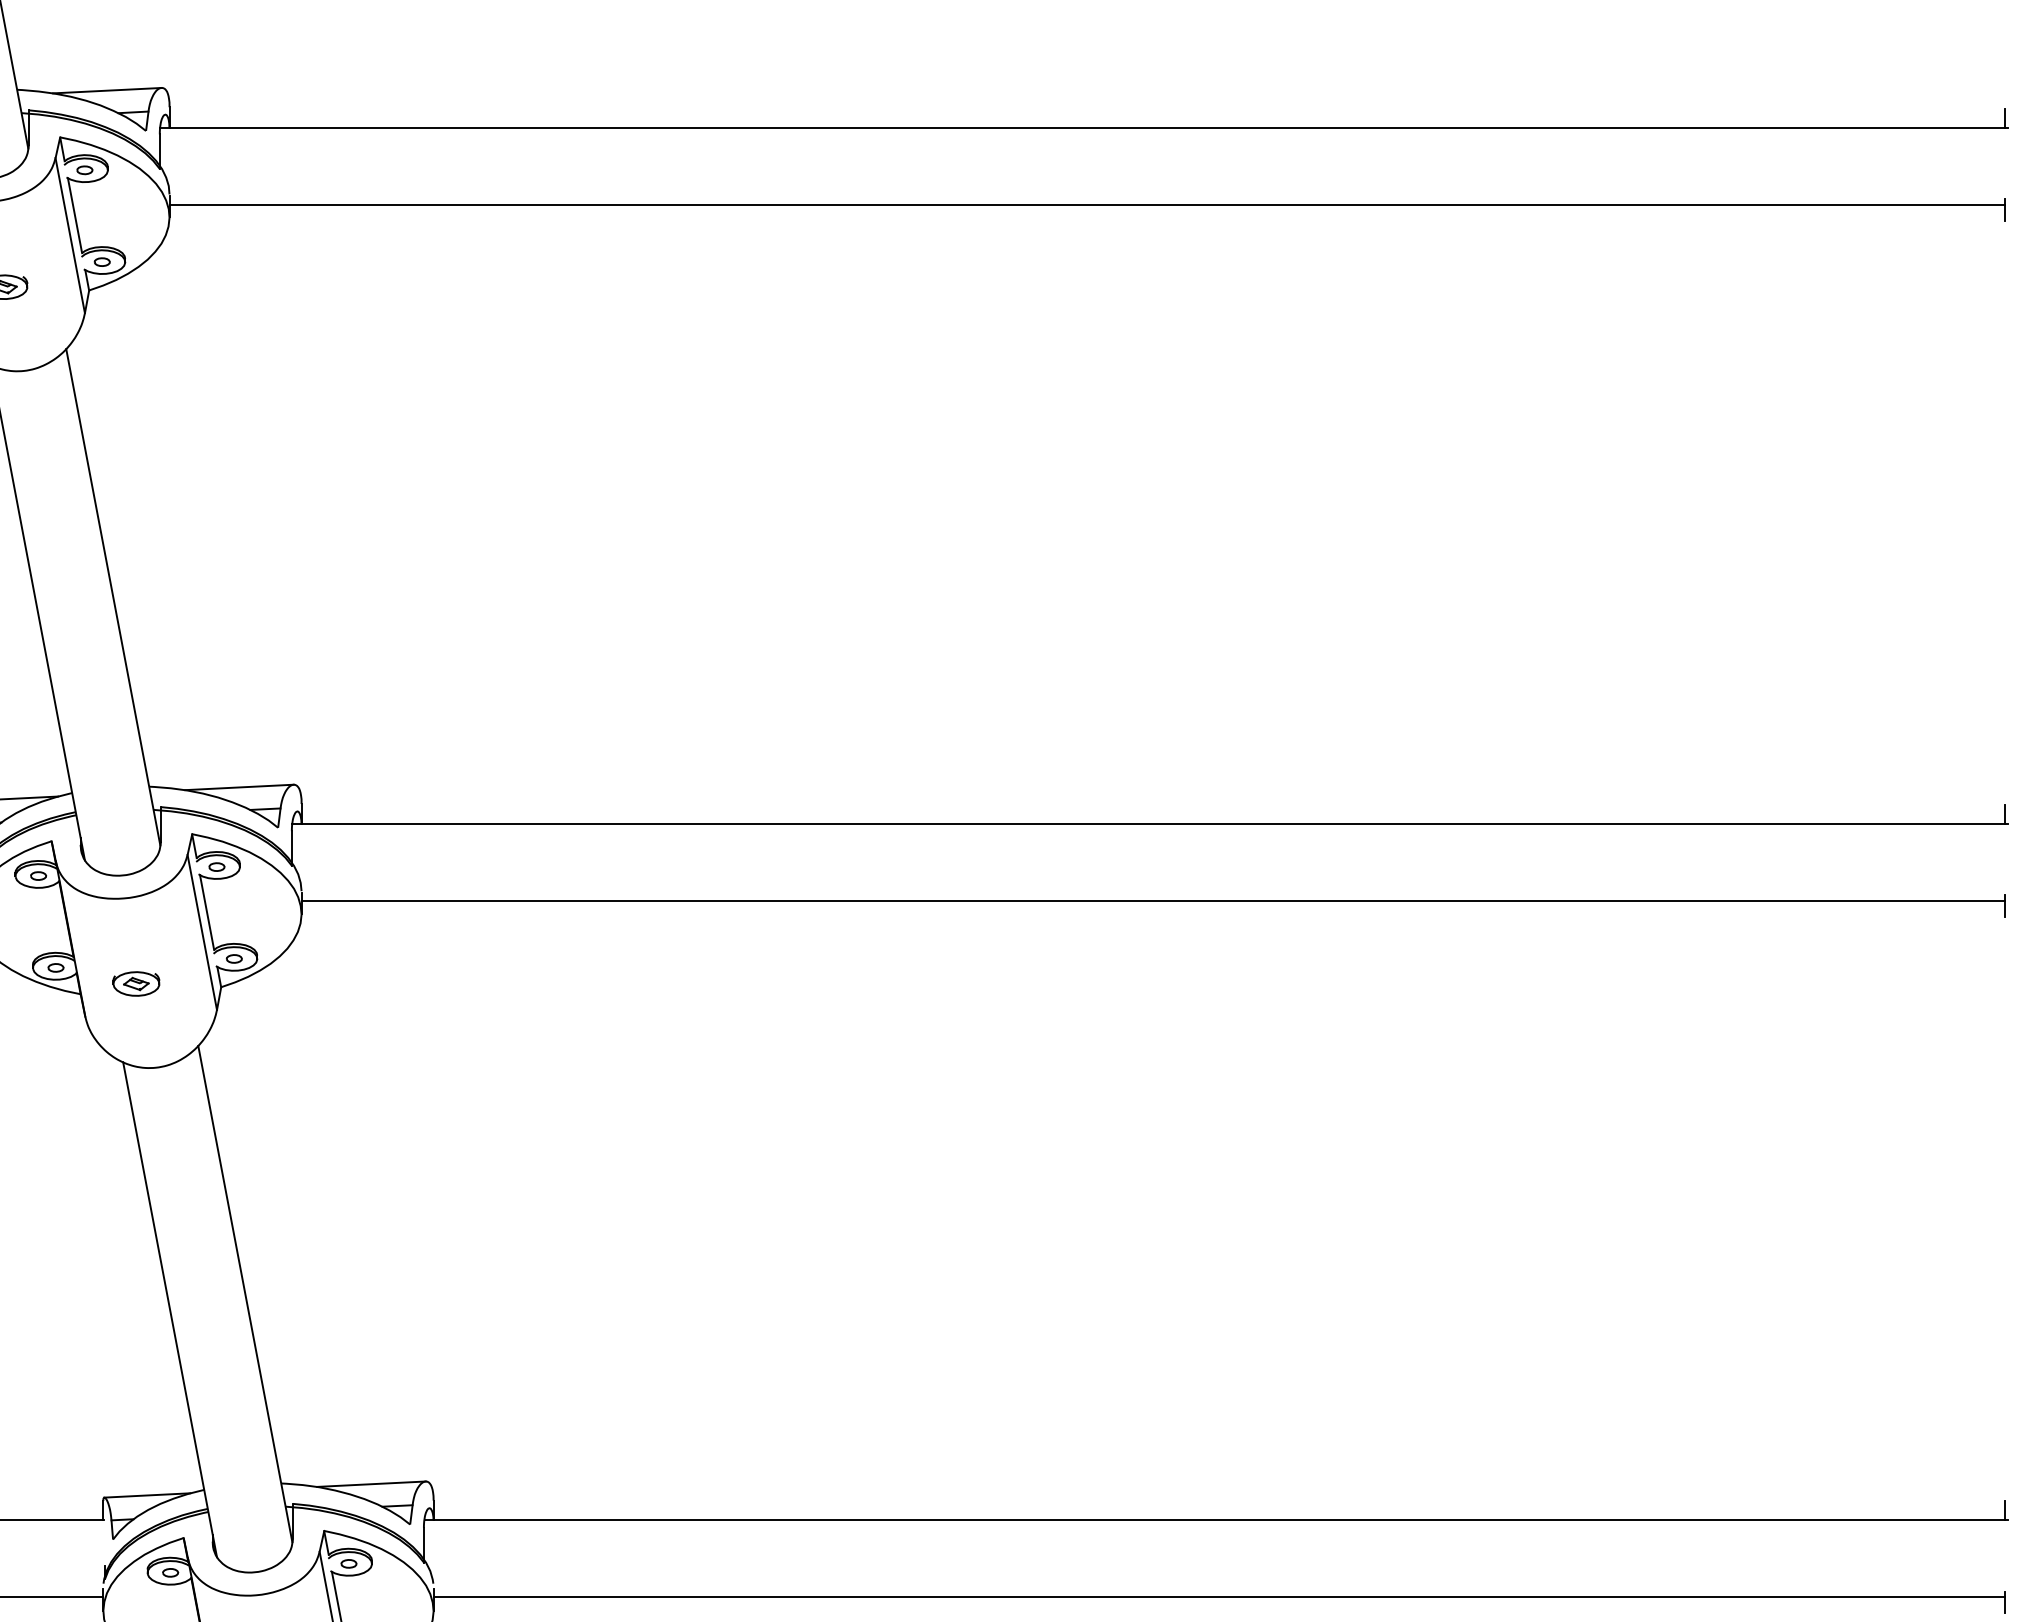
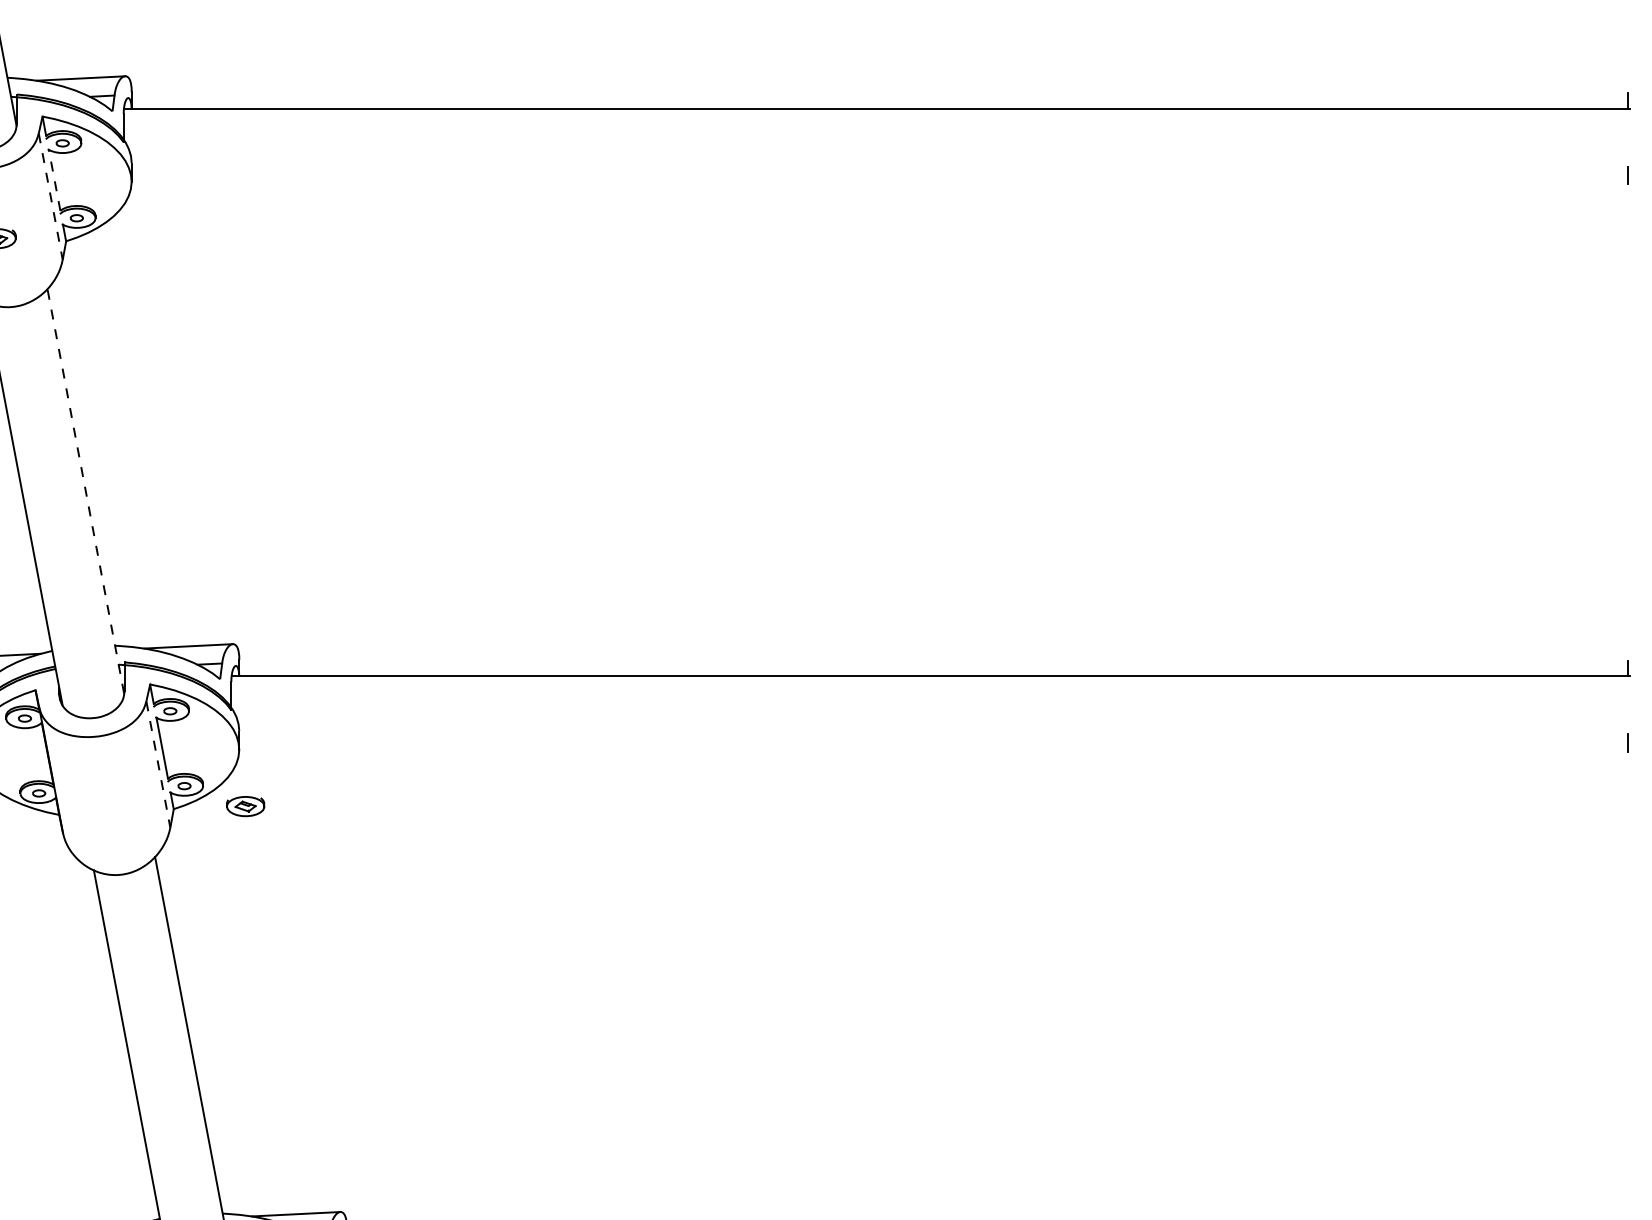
line: (1087, 204) -> (879, 171), removed
line: (74, 215) -> (54, 180), solid -> dashed
line: (70, 235) -> (50, 196), solid -> dashed
line: (113, 597) -> (85, 491), solid -> dashed
line: (1153, 900) -> (933, 738), removed
line: (202, 932) -> (158, 764), solid -> dashed
part: (136, 983) -> (245, 806), moved

